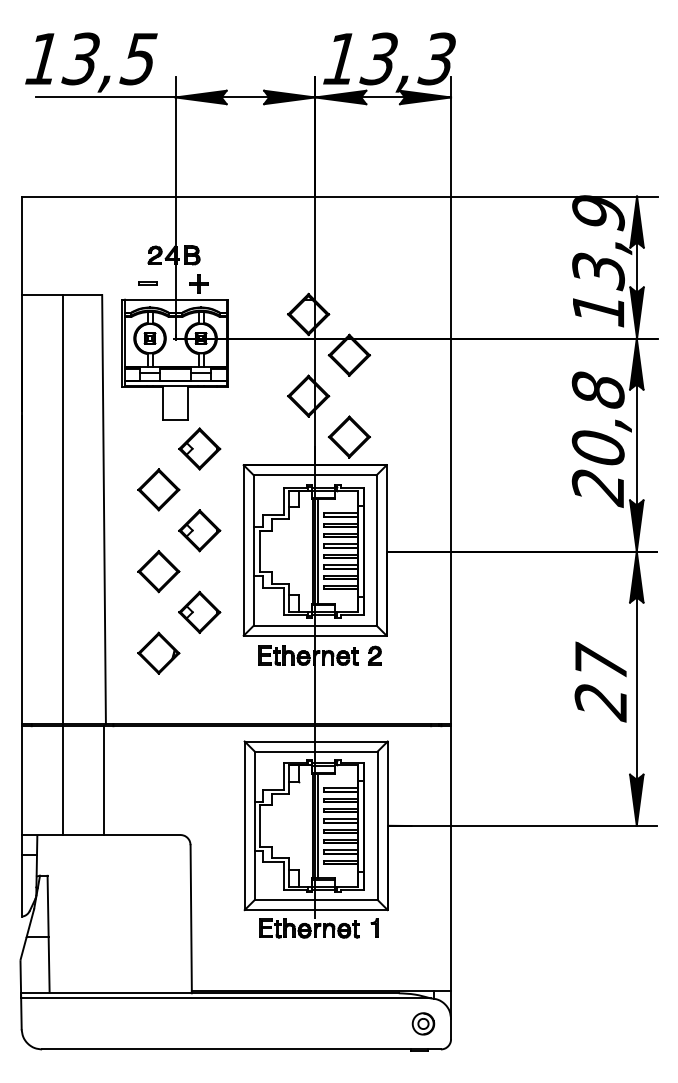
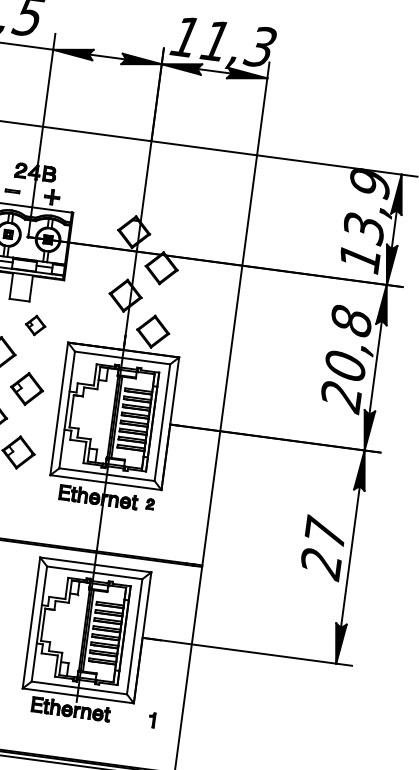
text: (378, 58) -> (215, 40), 13,3 -> 11,3
part: (199, 448) -> (35, 325), size x0.6
part: (374, 655) -> (149, 504), size x0.7
part: (374, 927) -> (152, 719), moved

